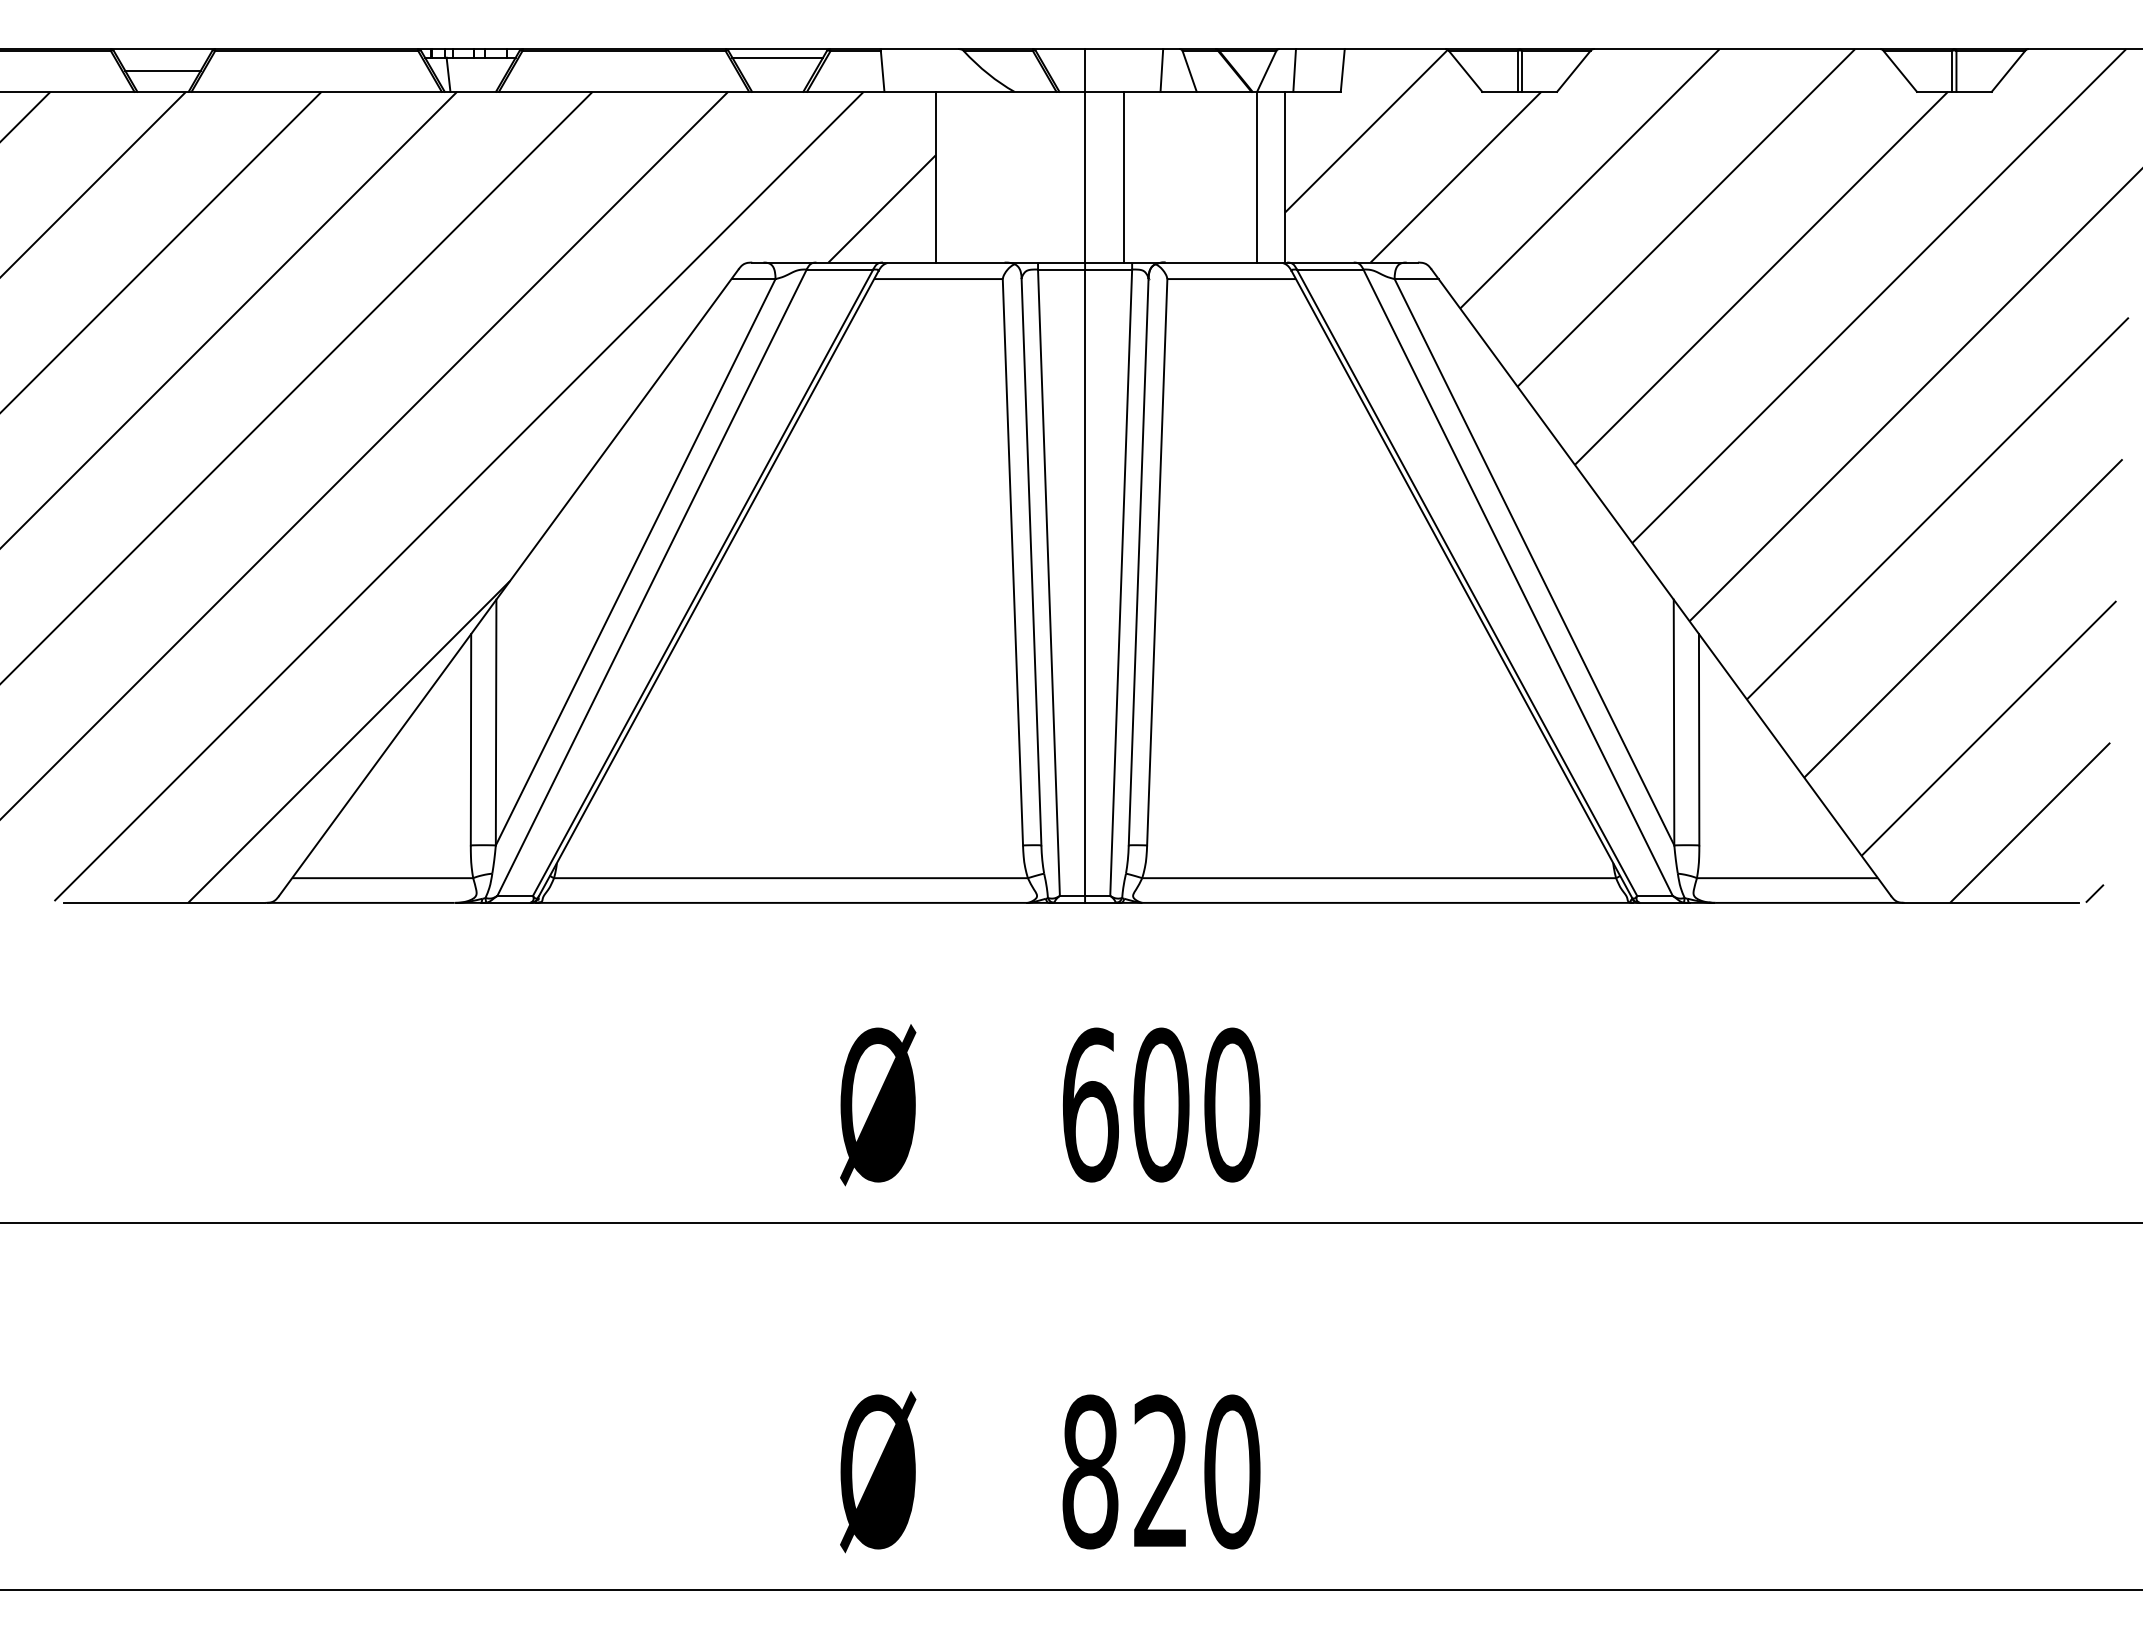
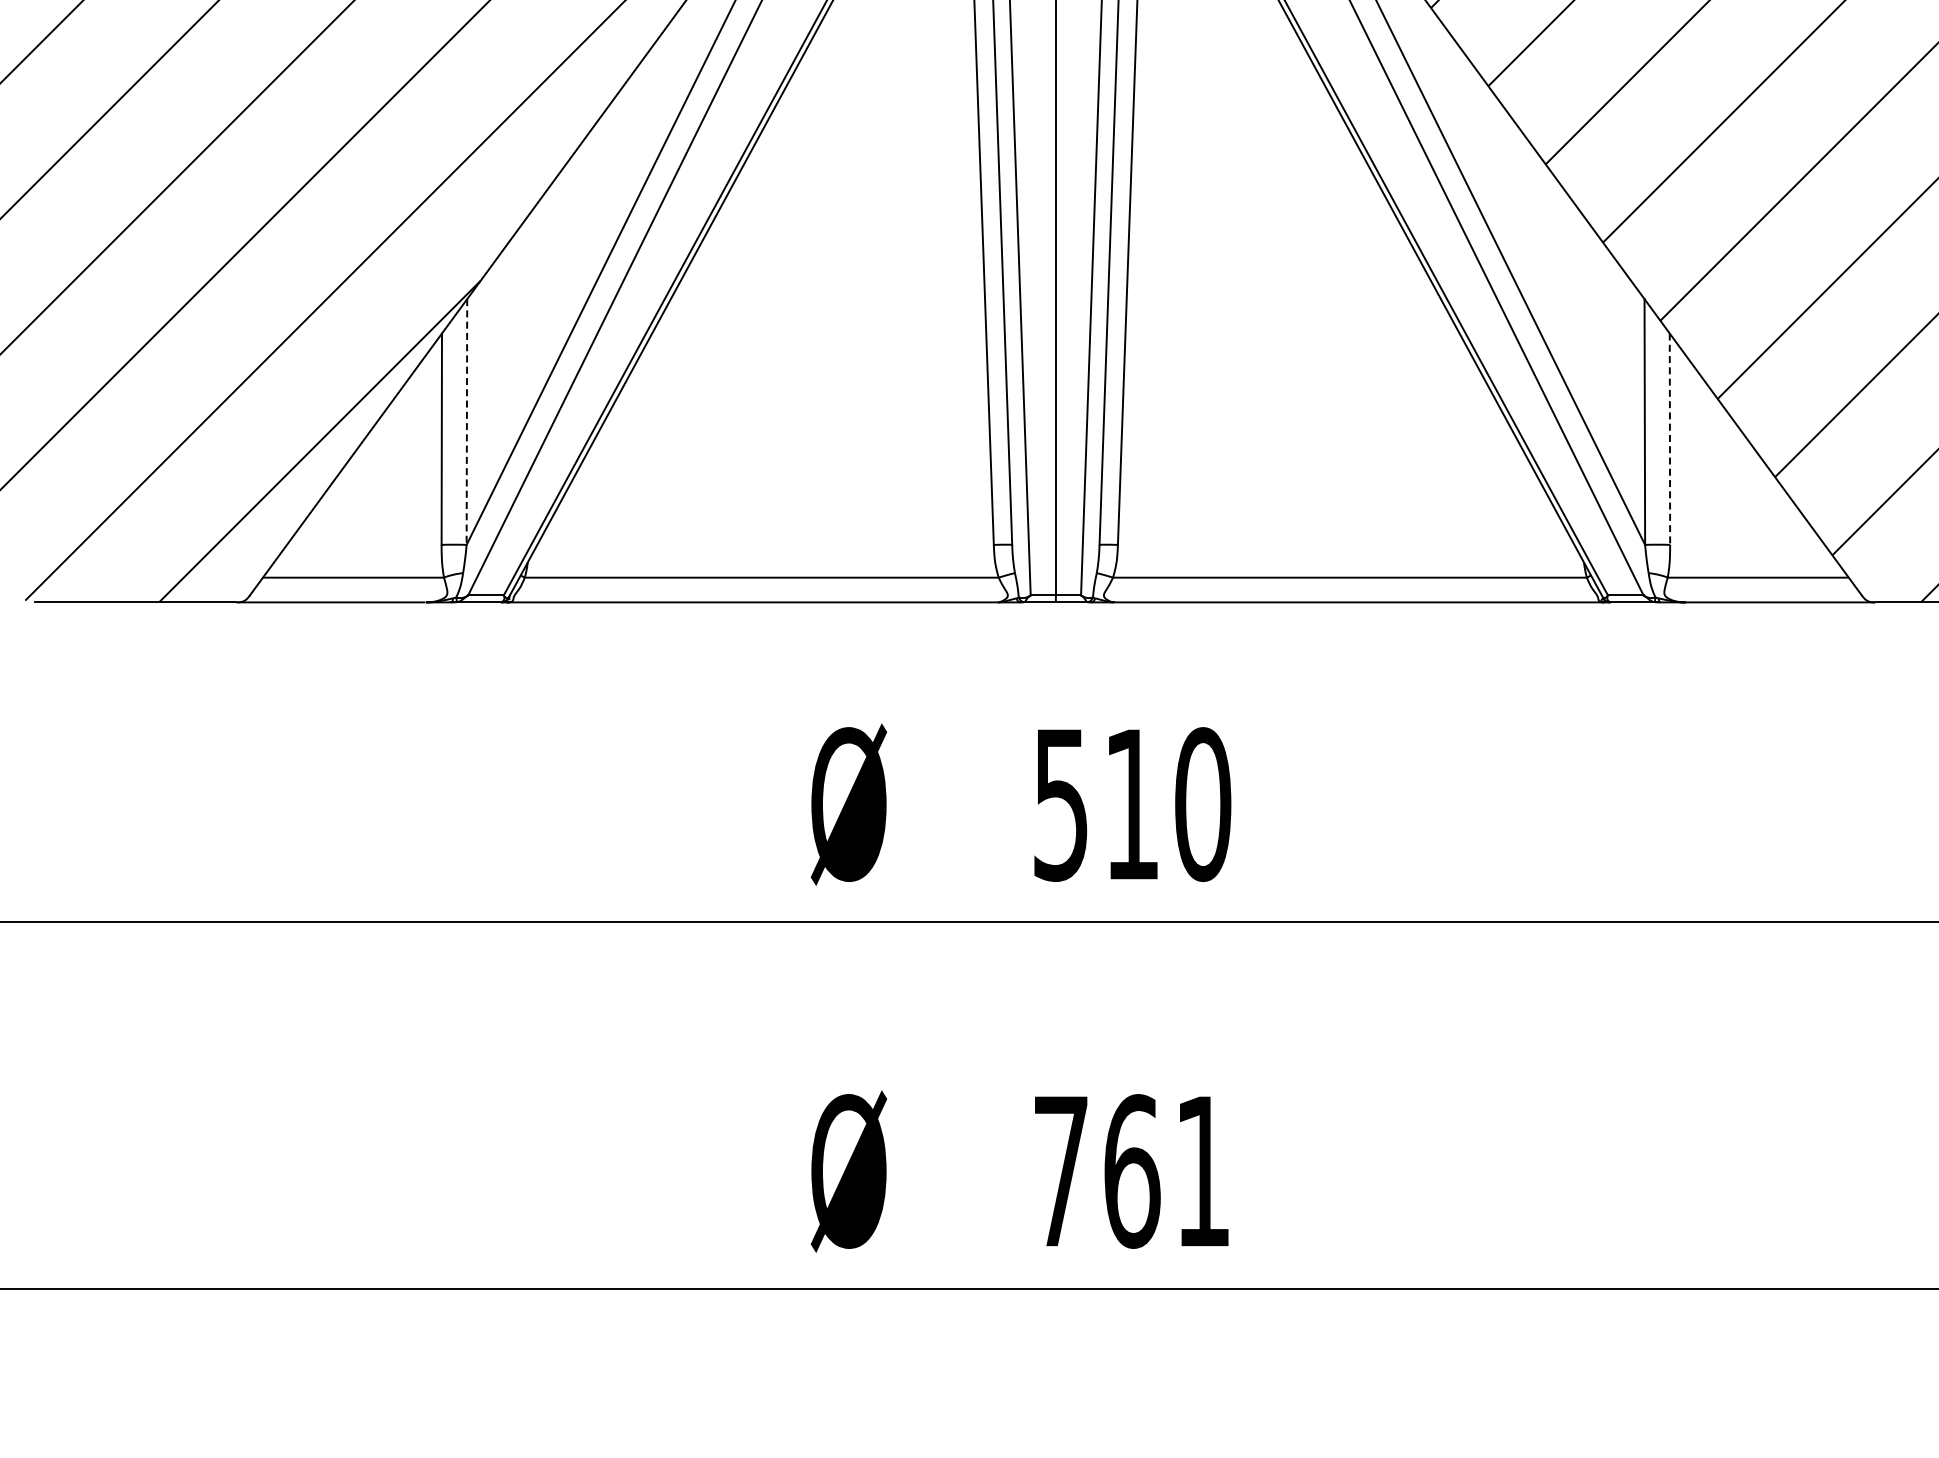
line: (496, 722) -> (467, 421), solid -> dashed
line: (1699, 739) -> (1670, 438), solid -> dashed
text: (1125, 1104) -> (1096, 803), 600 -> 510
text: (1161, 1471) -> (1132, 1170), 820 -> 761

